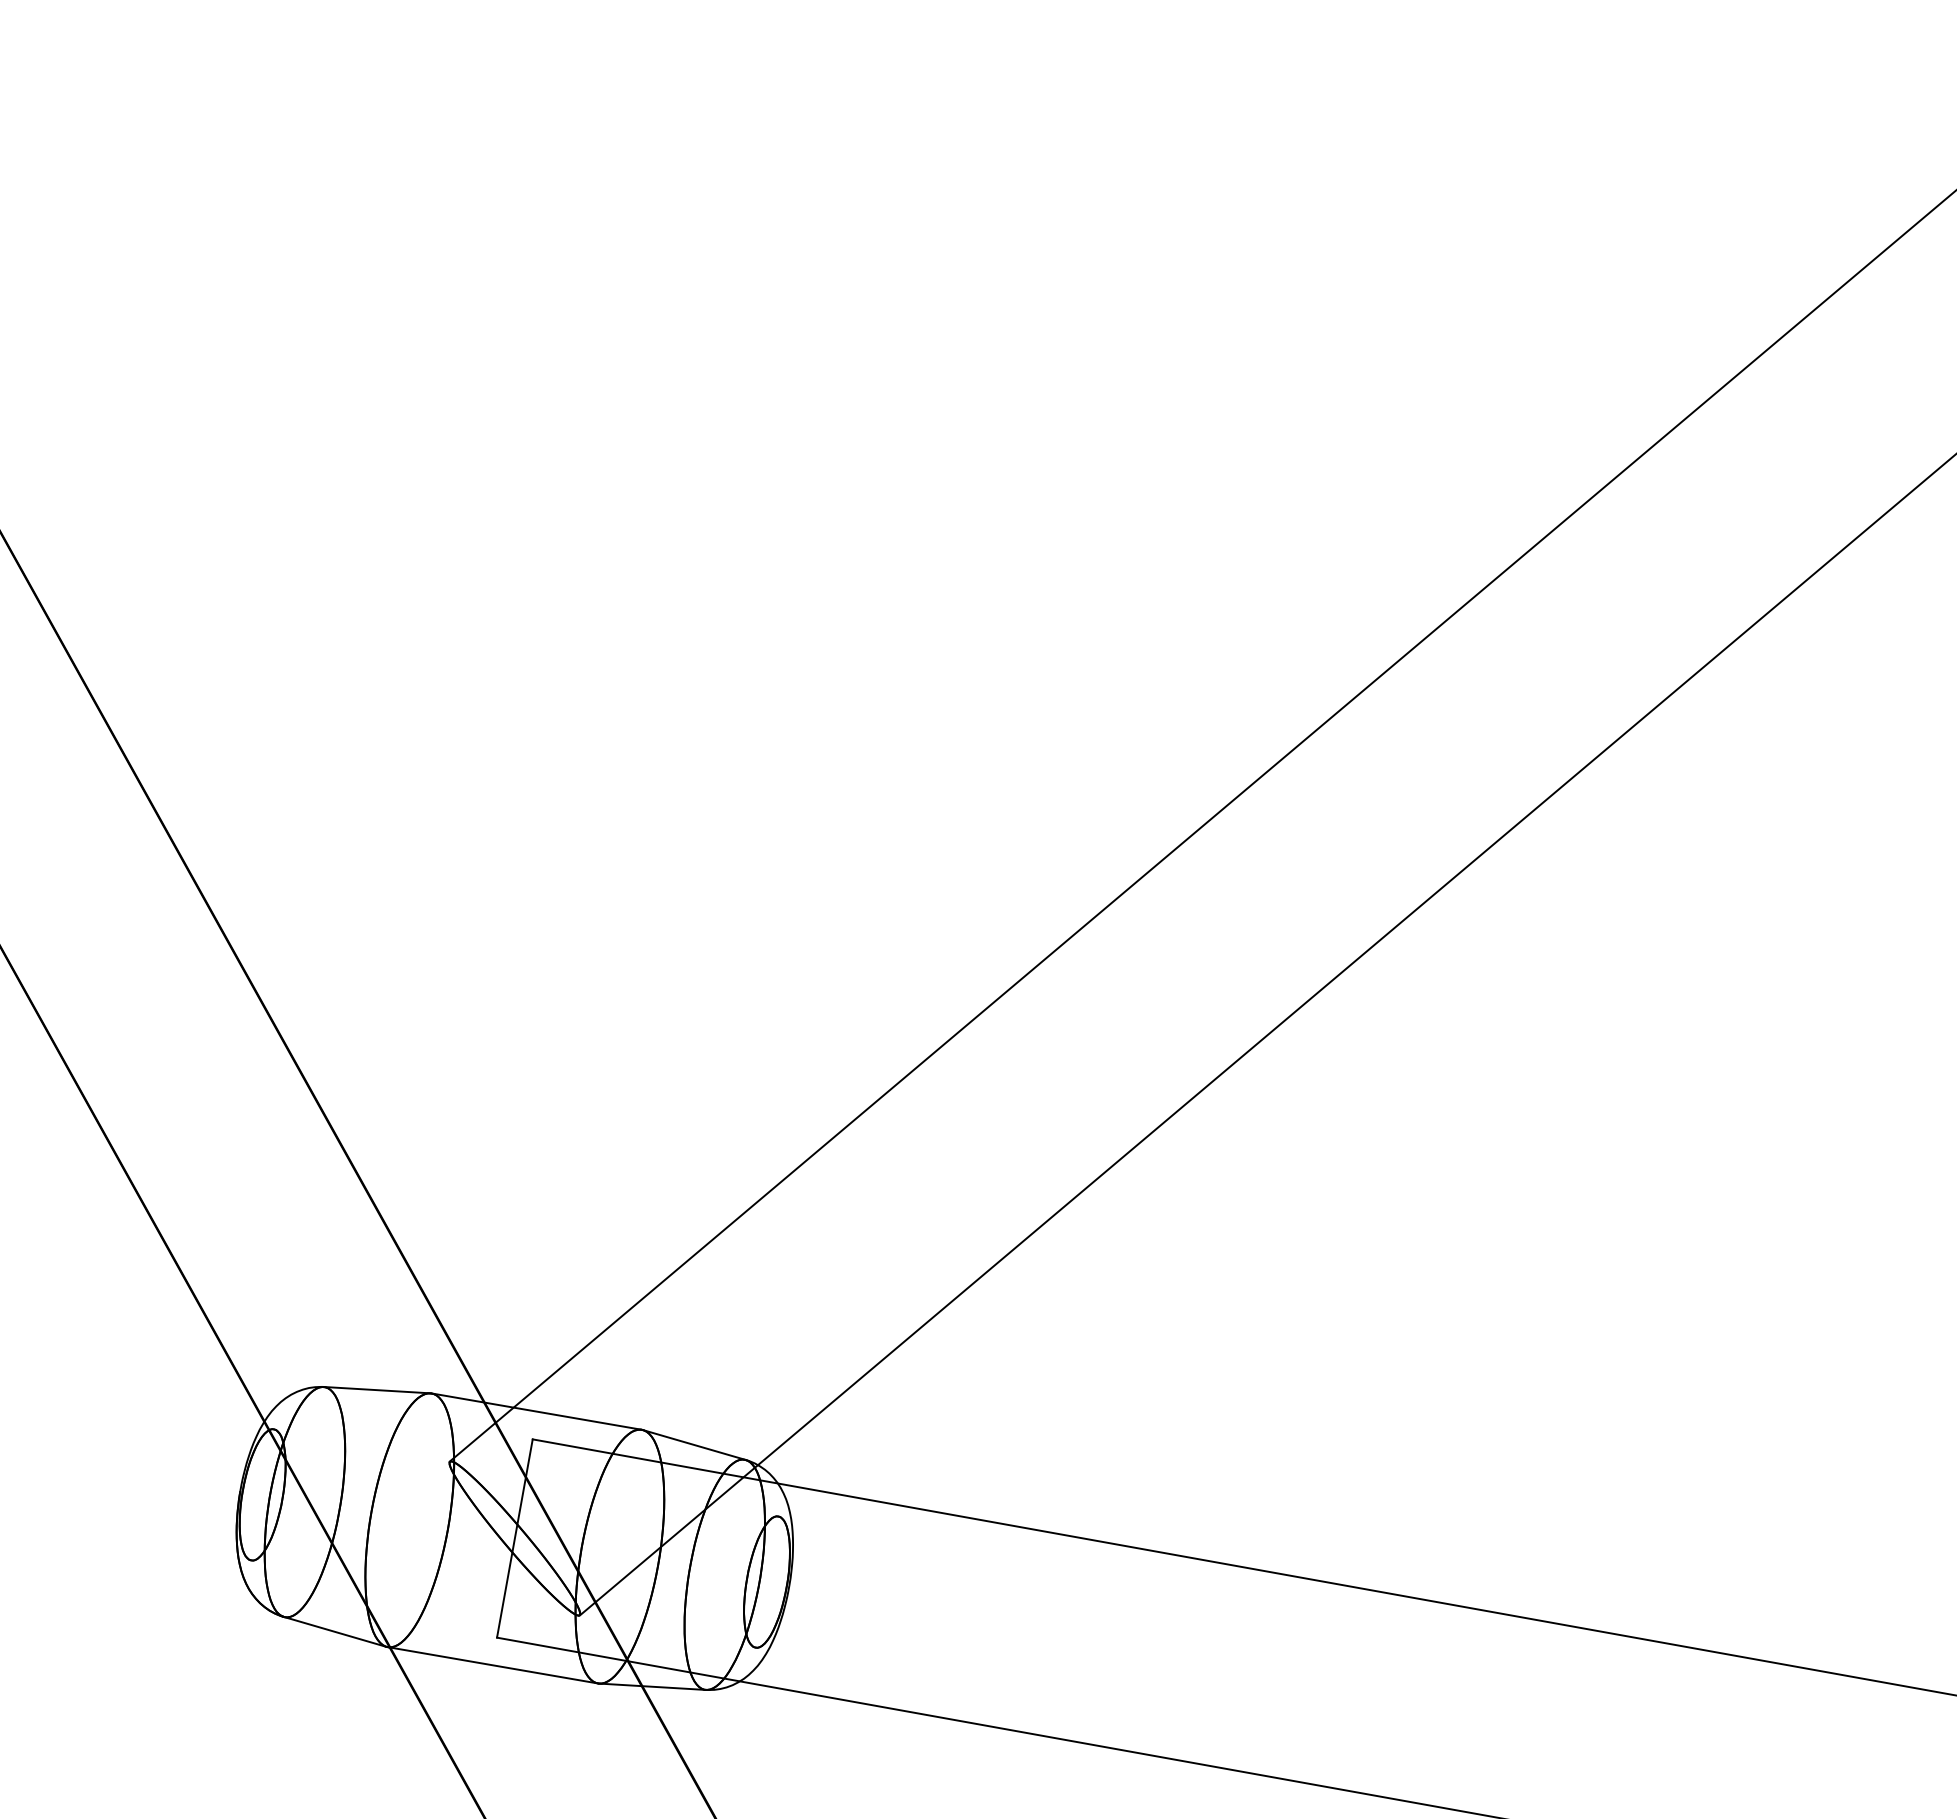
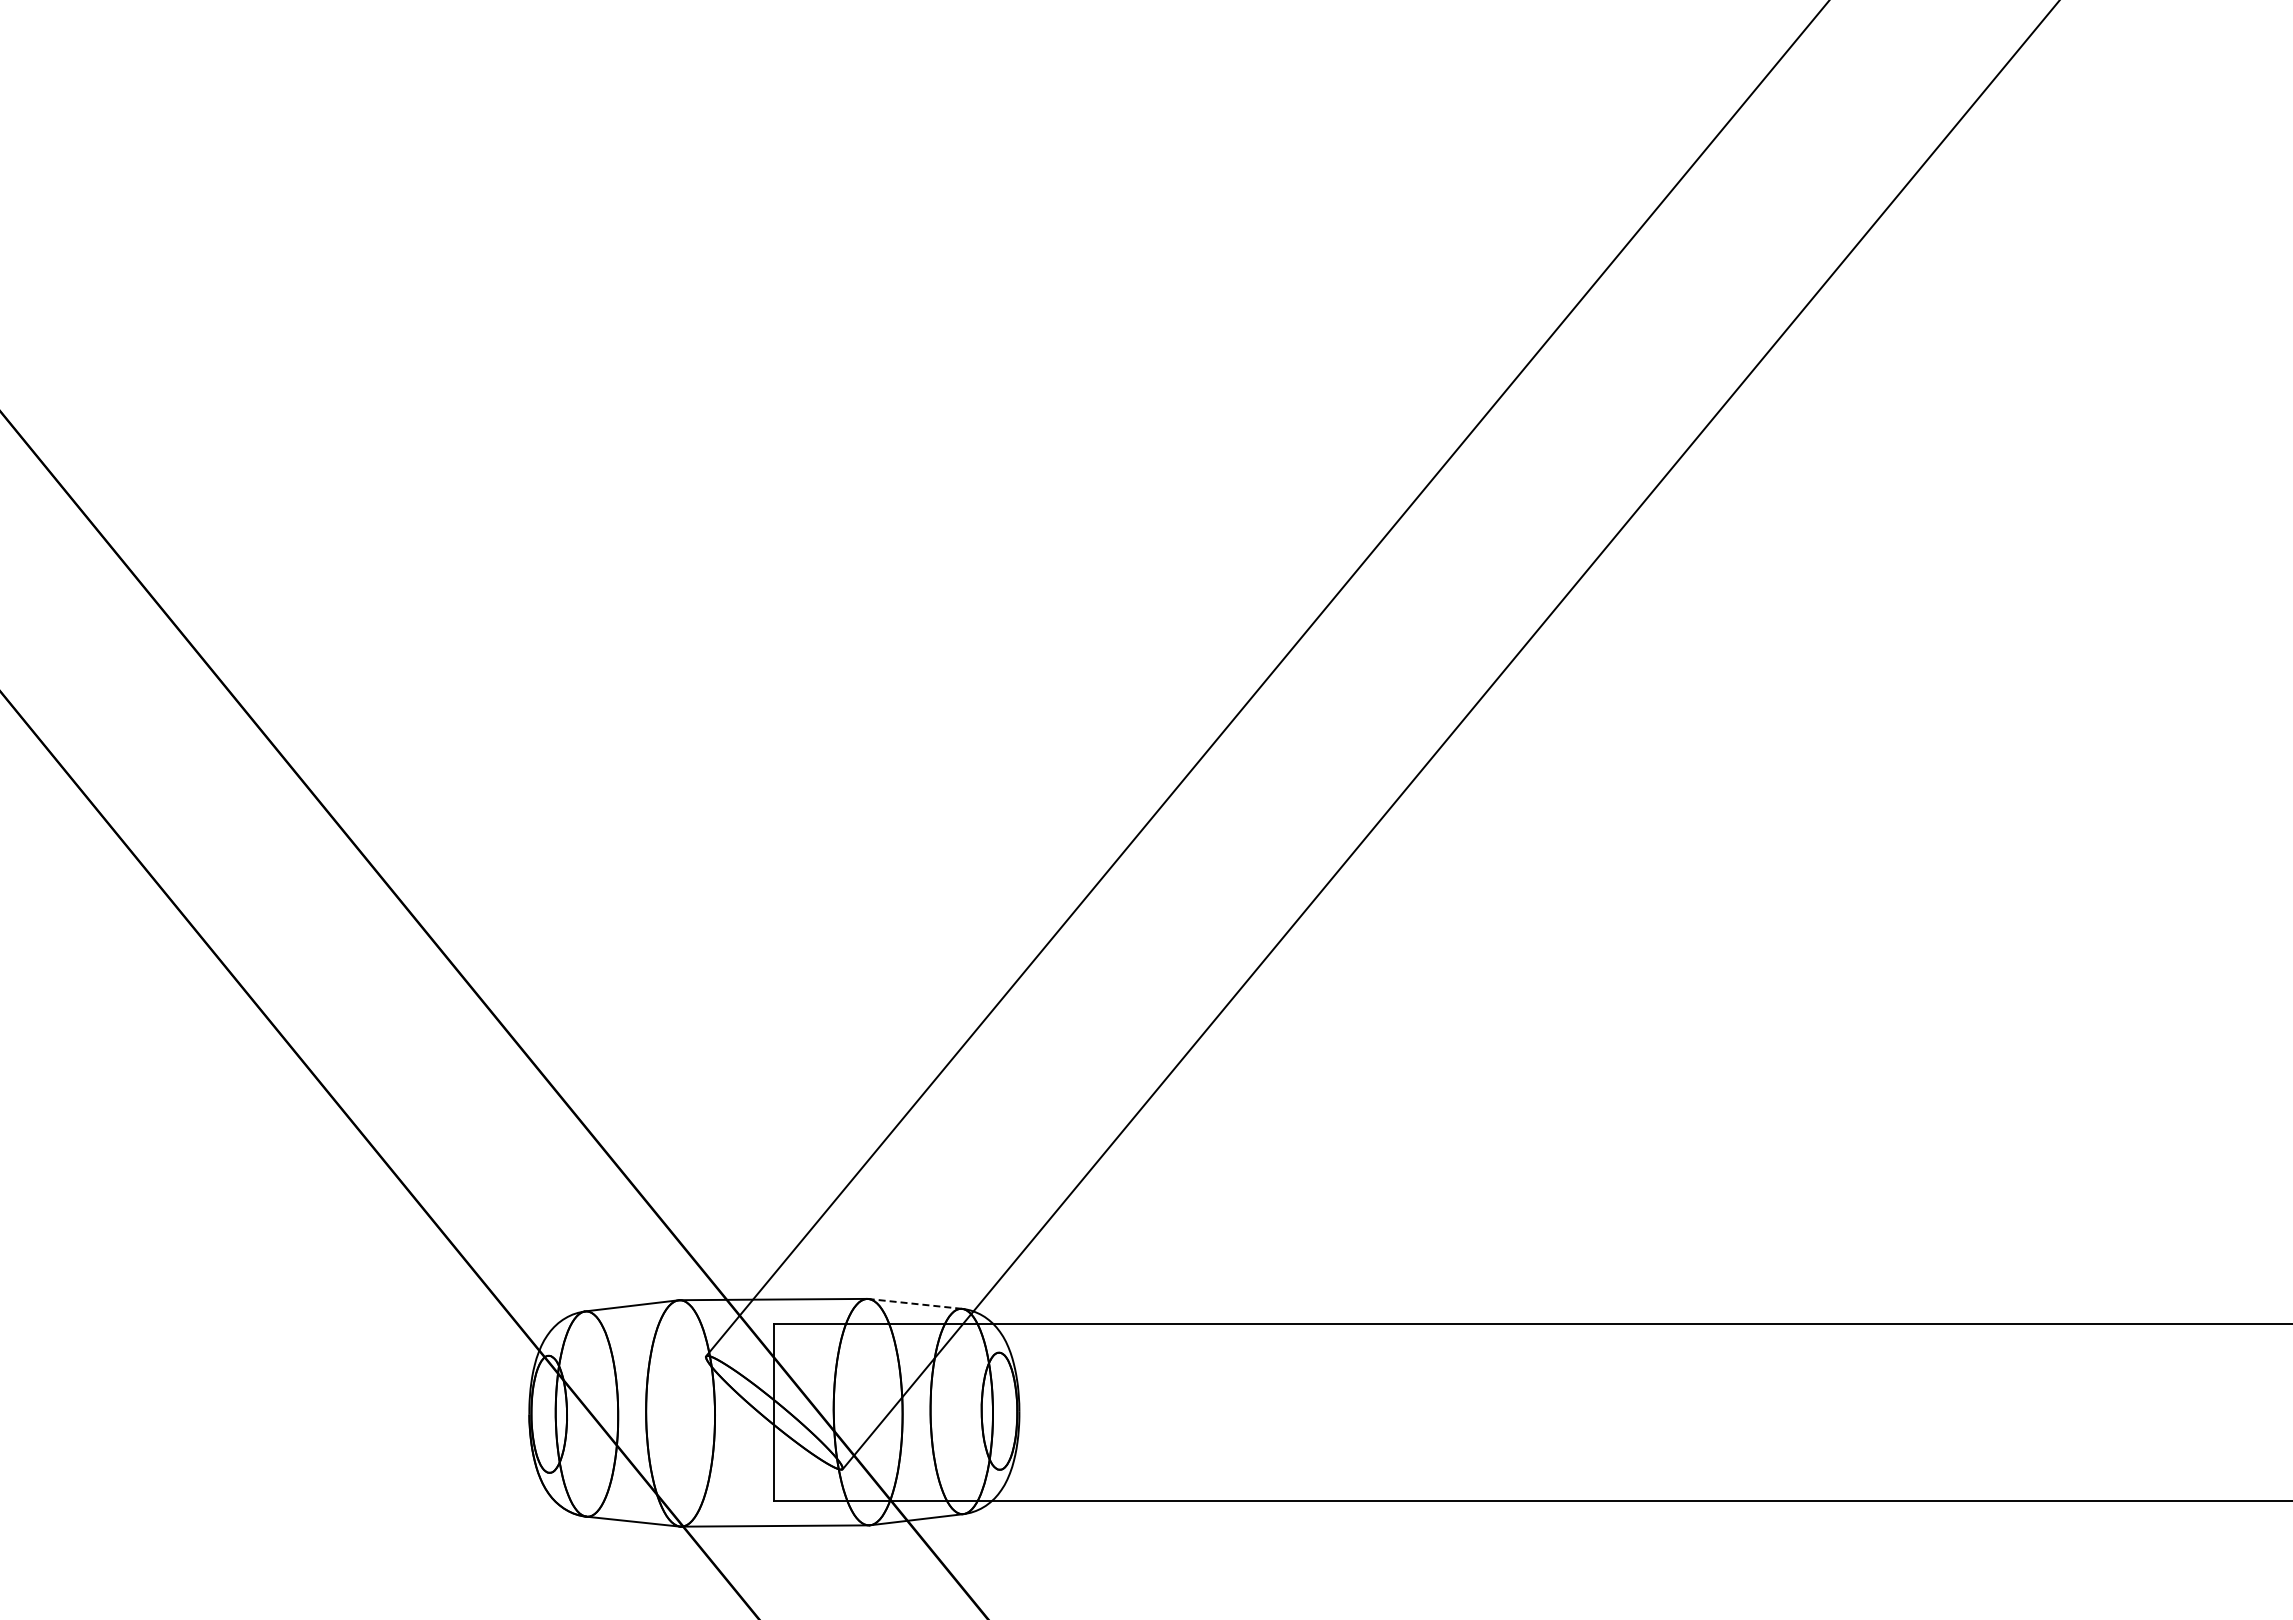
line: (693, 1444) -> (914, 1303), solid -> dashed

